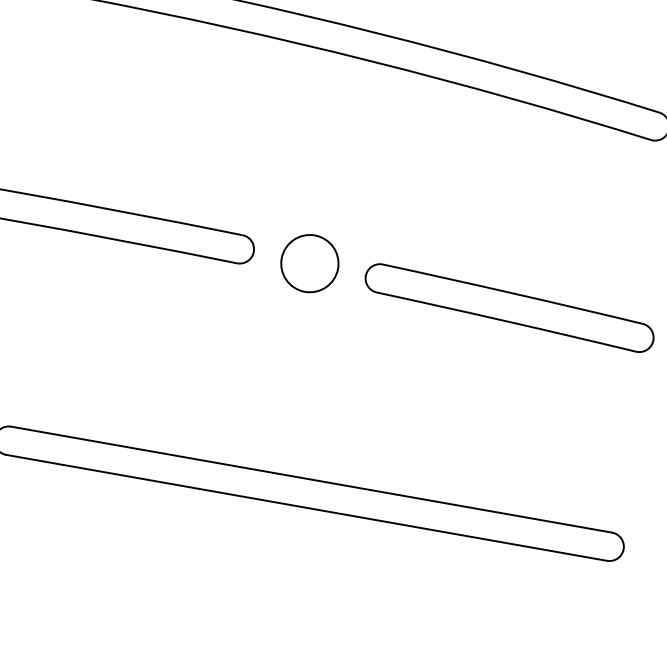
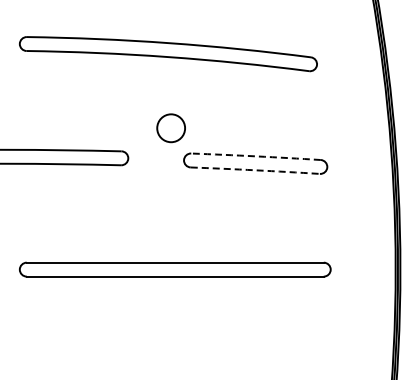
circle: (308, 263) -> (170, 128), moved
arc: (513, 293) -> (256, 156), solid -> dashed
arc: (506, 321) -> (255, 170), solid -> dashed

